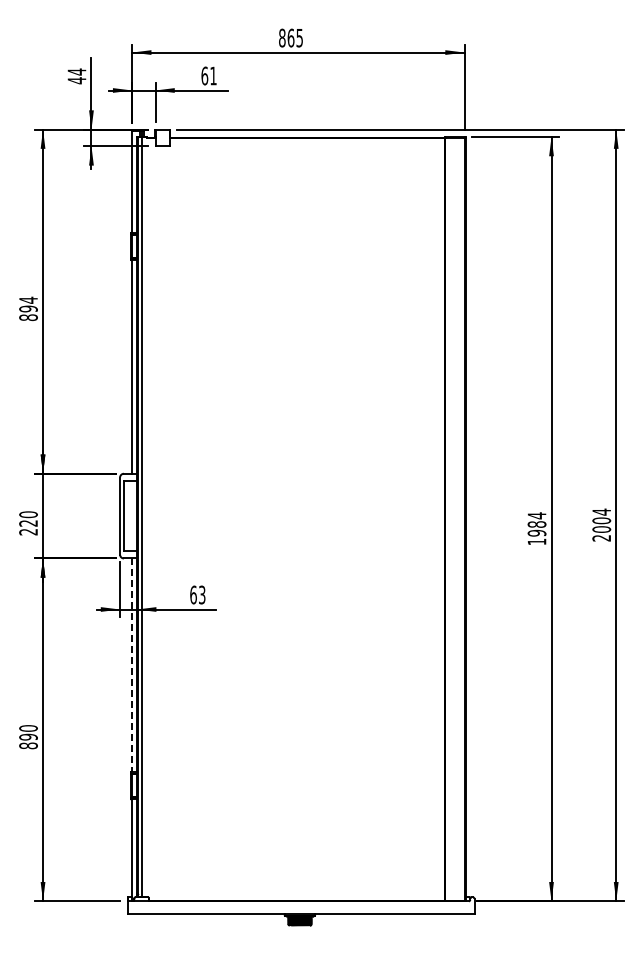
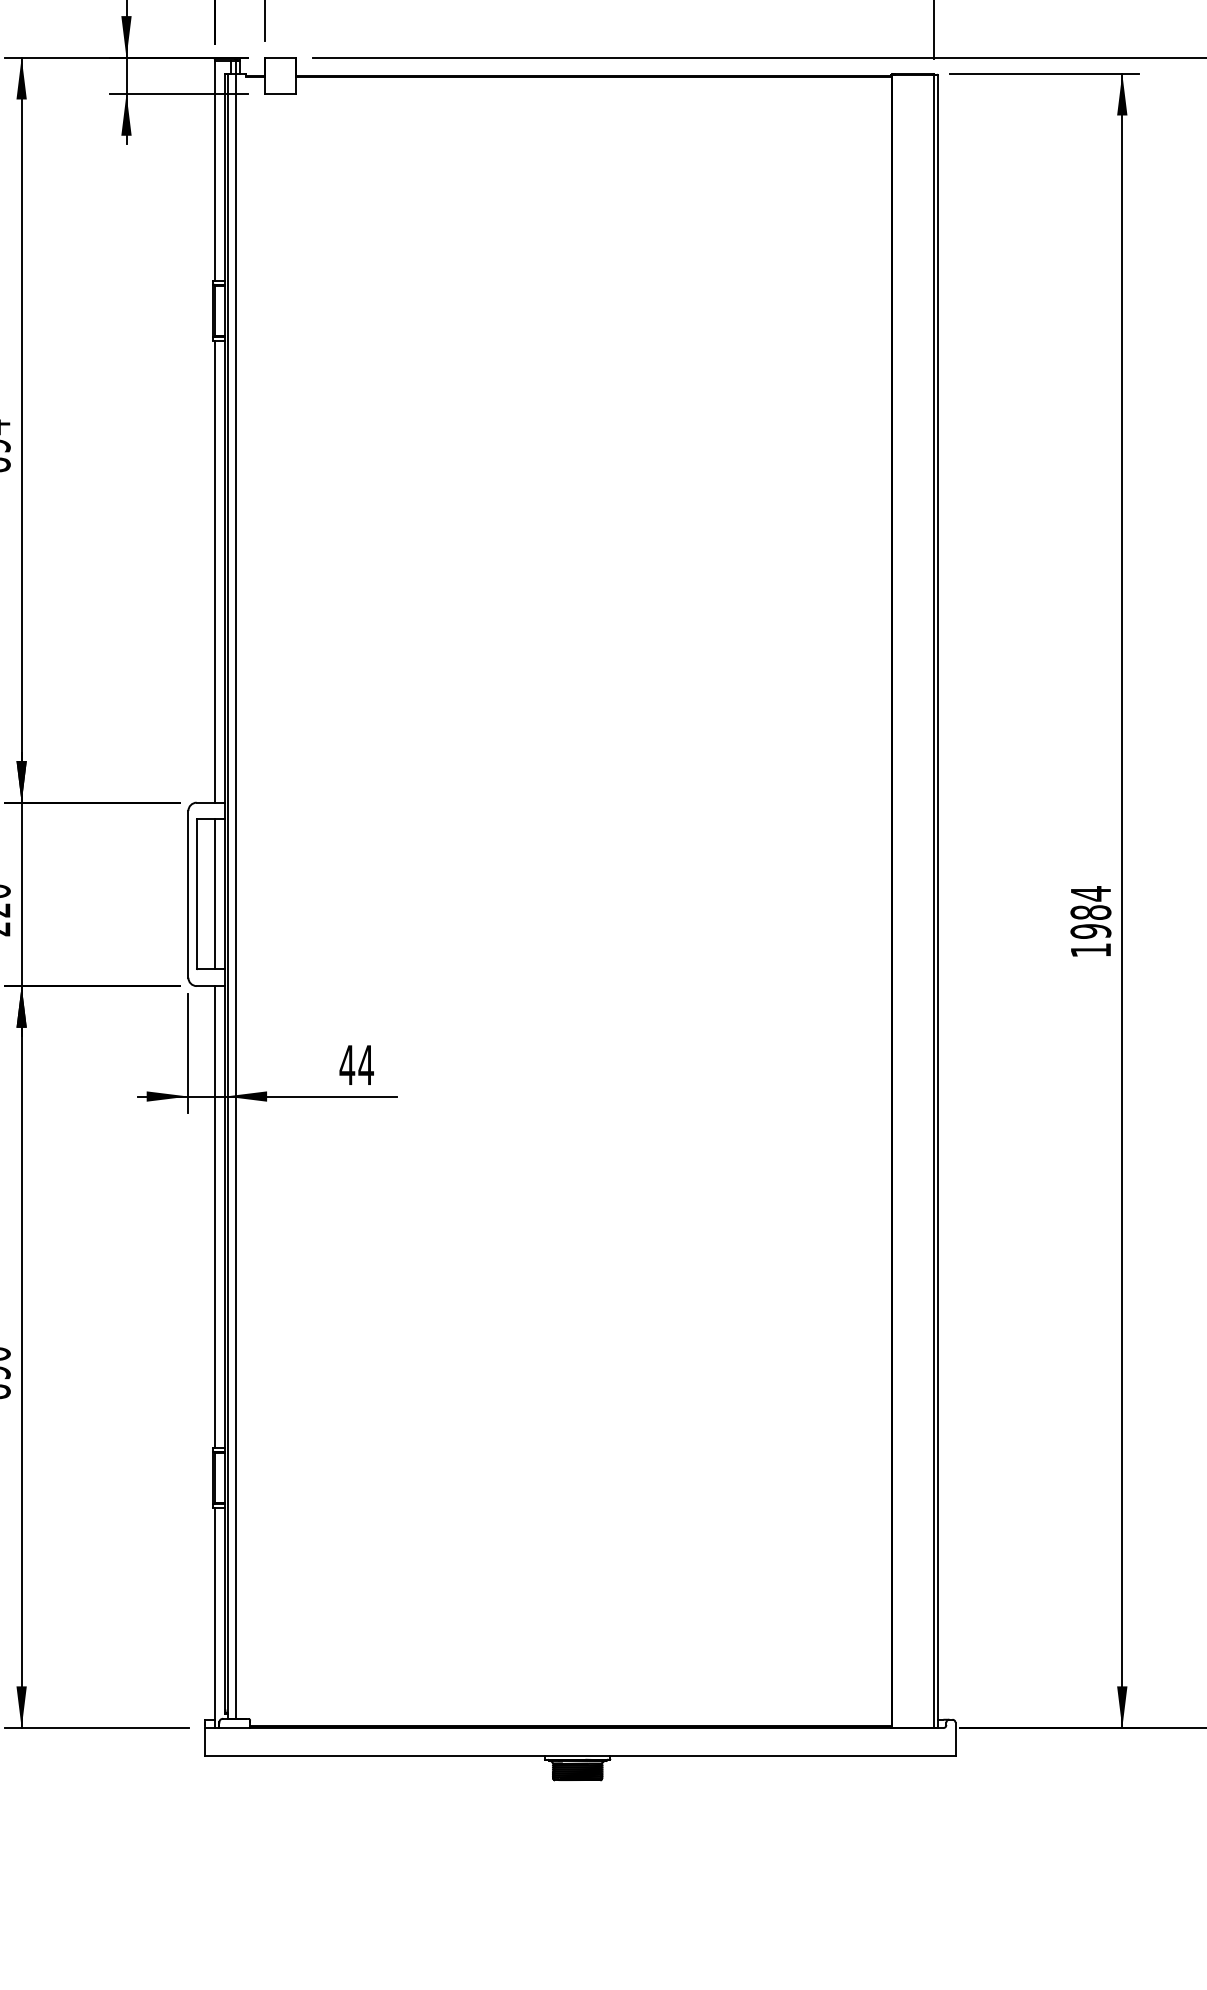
line: (132, 515) -> (215, 893), added
text: (197, 594) -> (355, 1064), 63 -> 44
line: (132, 665) -> (215, 1217), dashed -> solid

